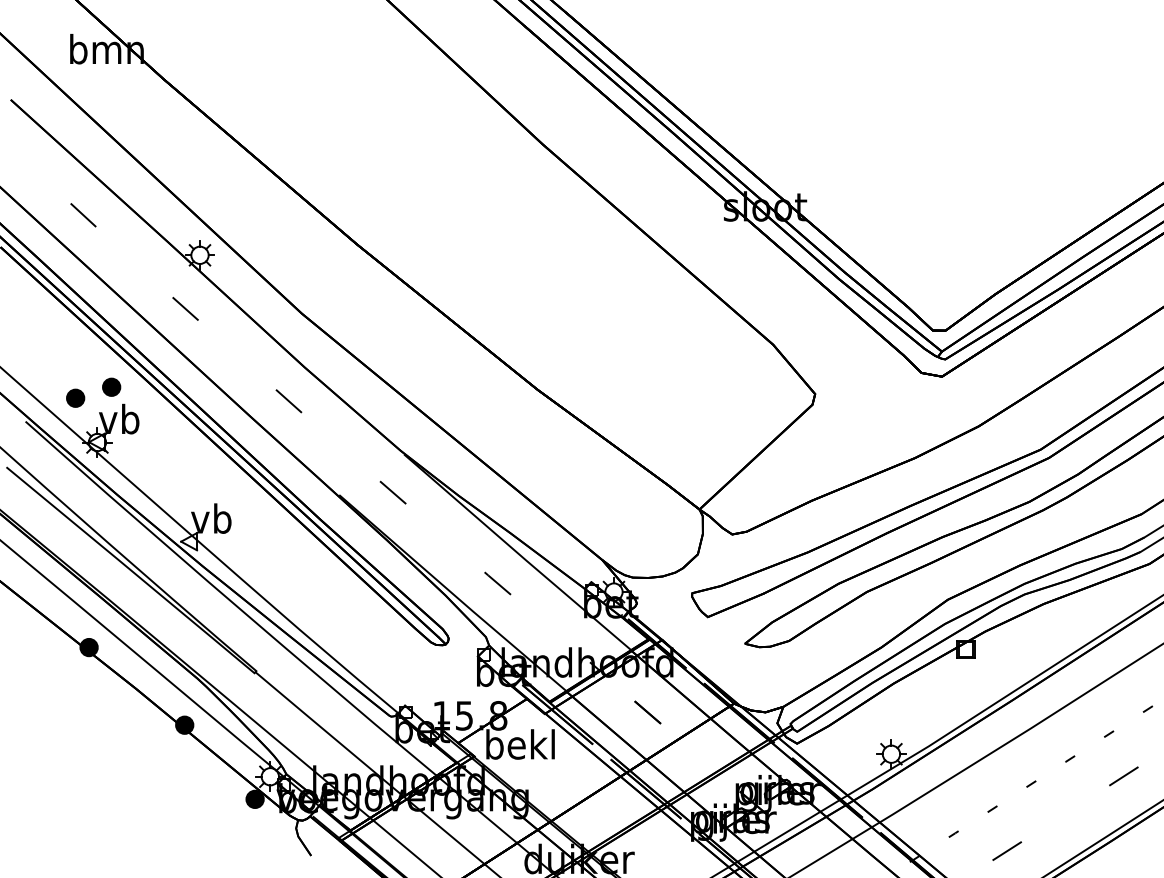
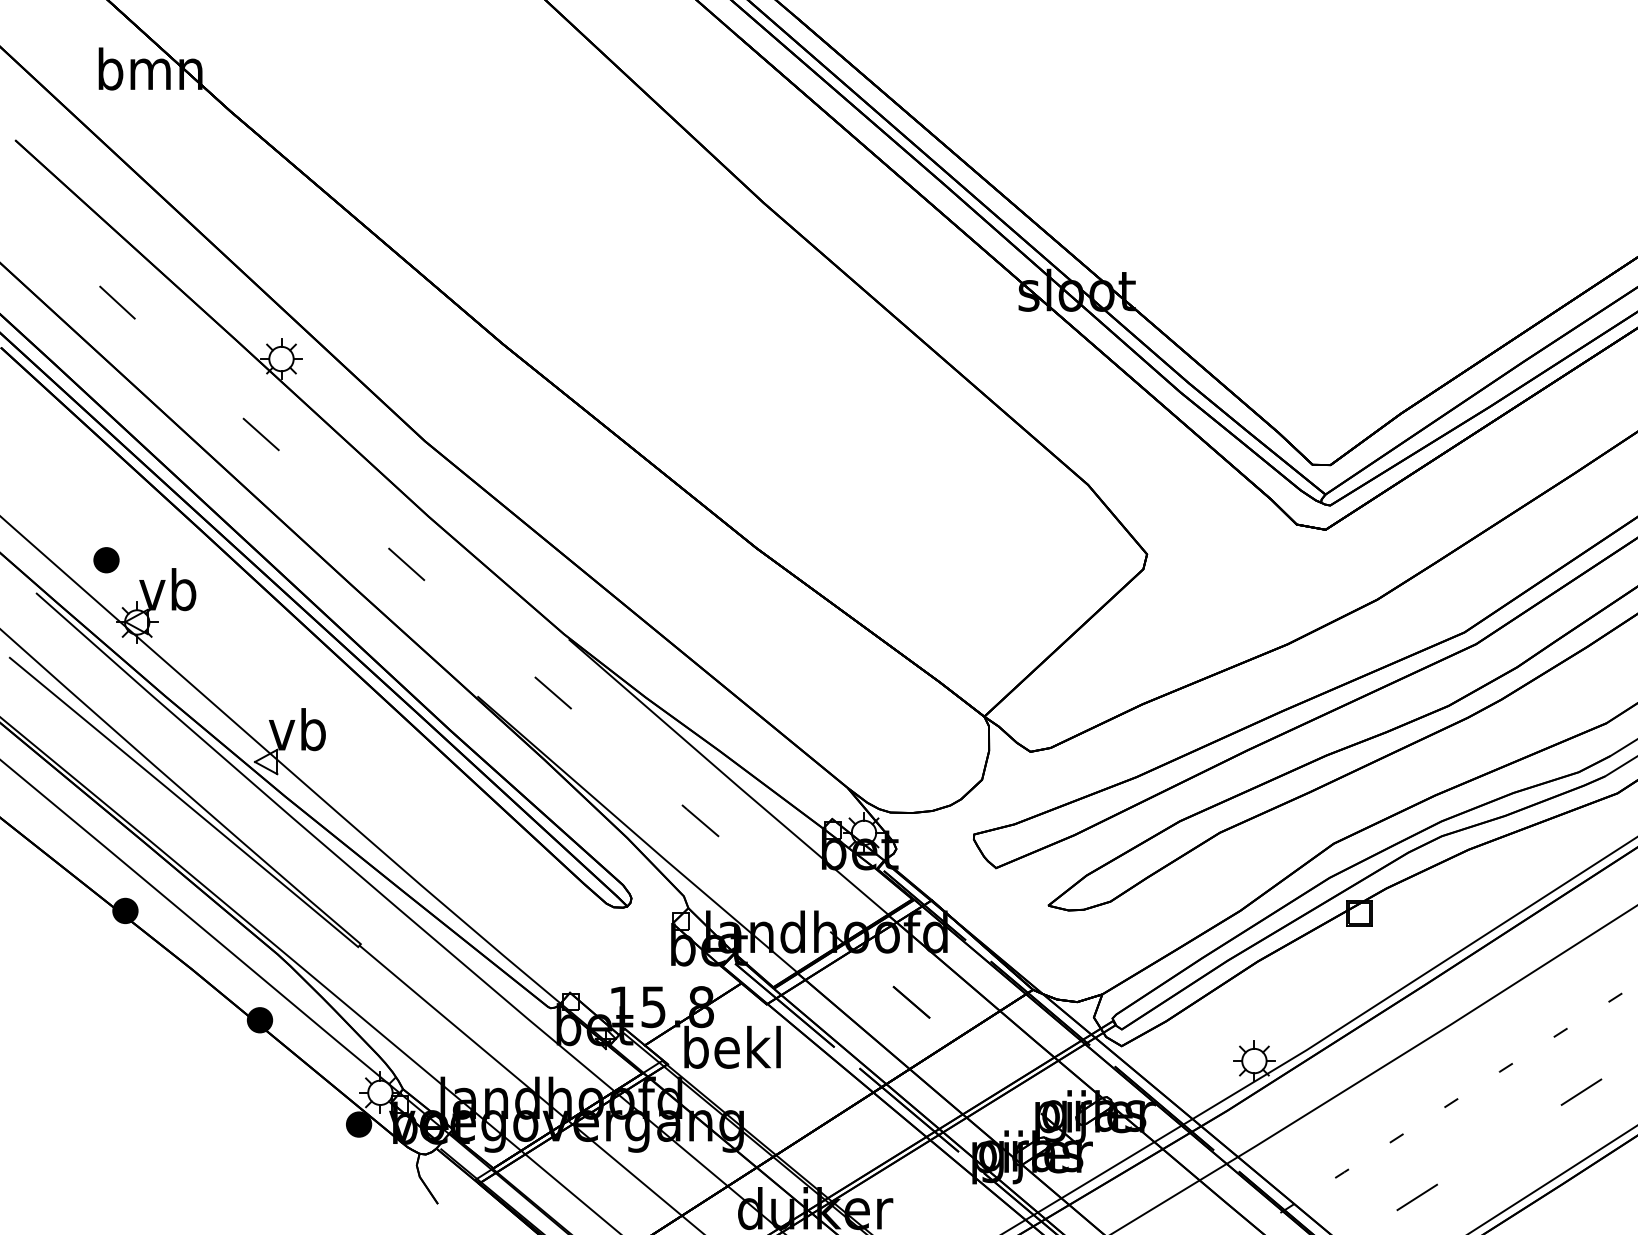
part: (111, 386) -> (156, 543), removed

